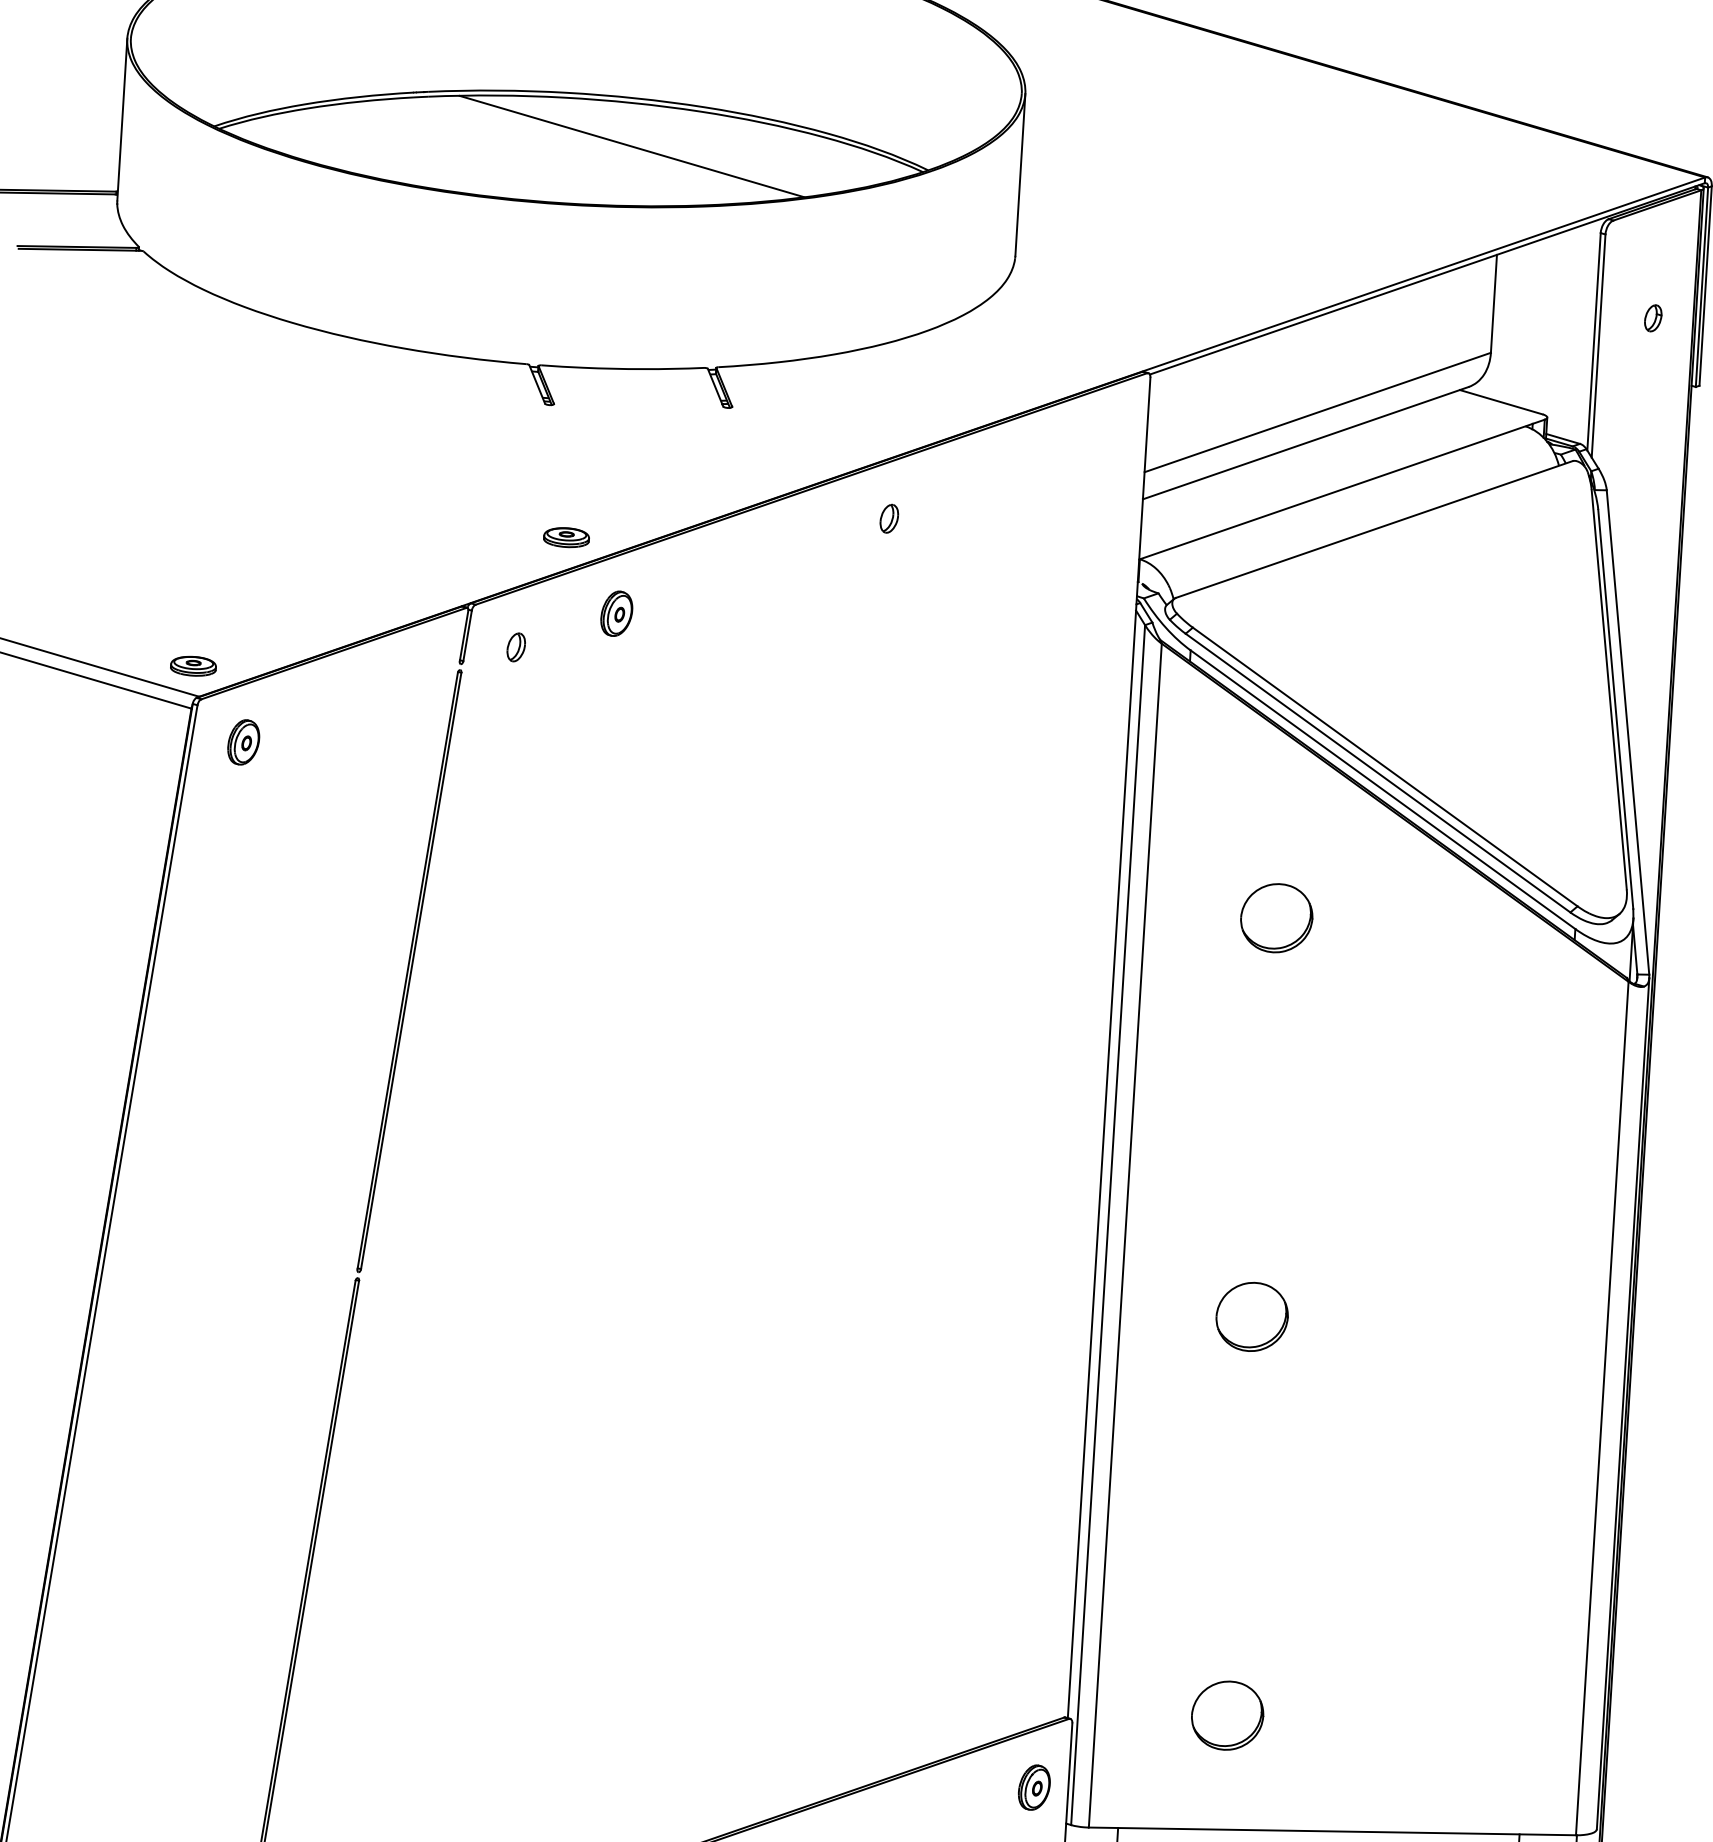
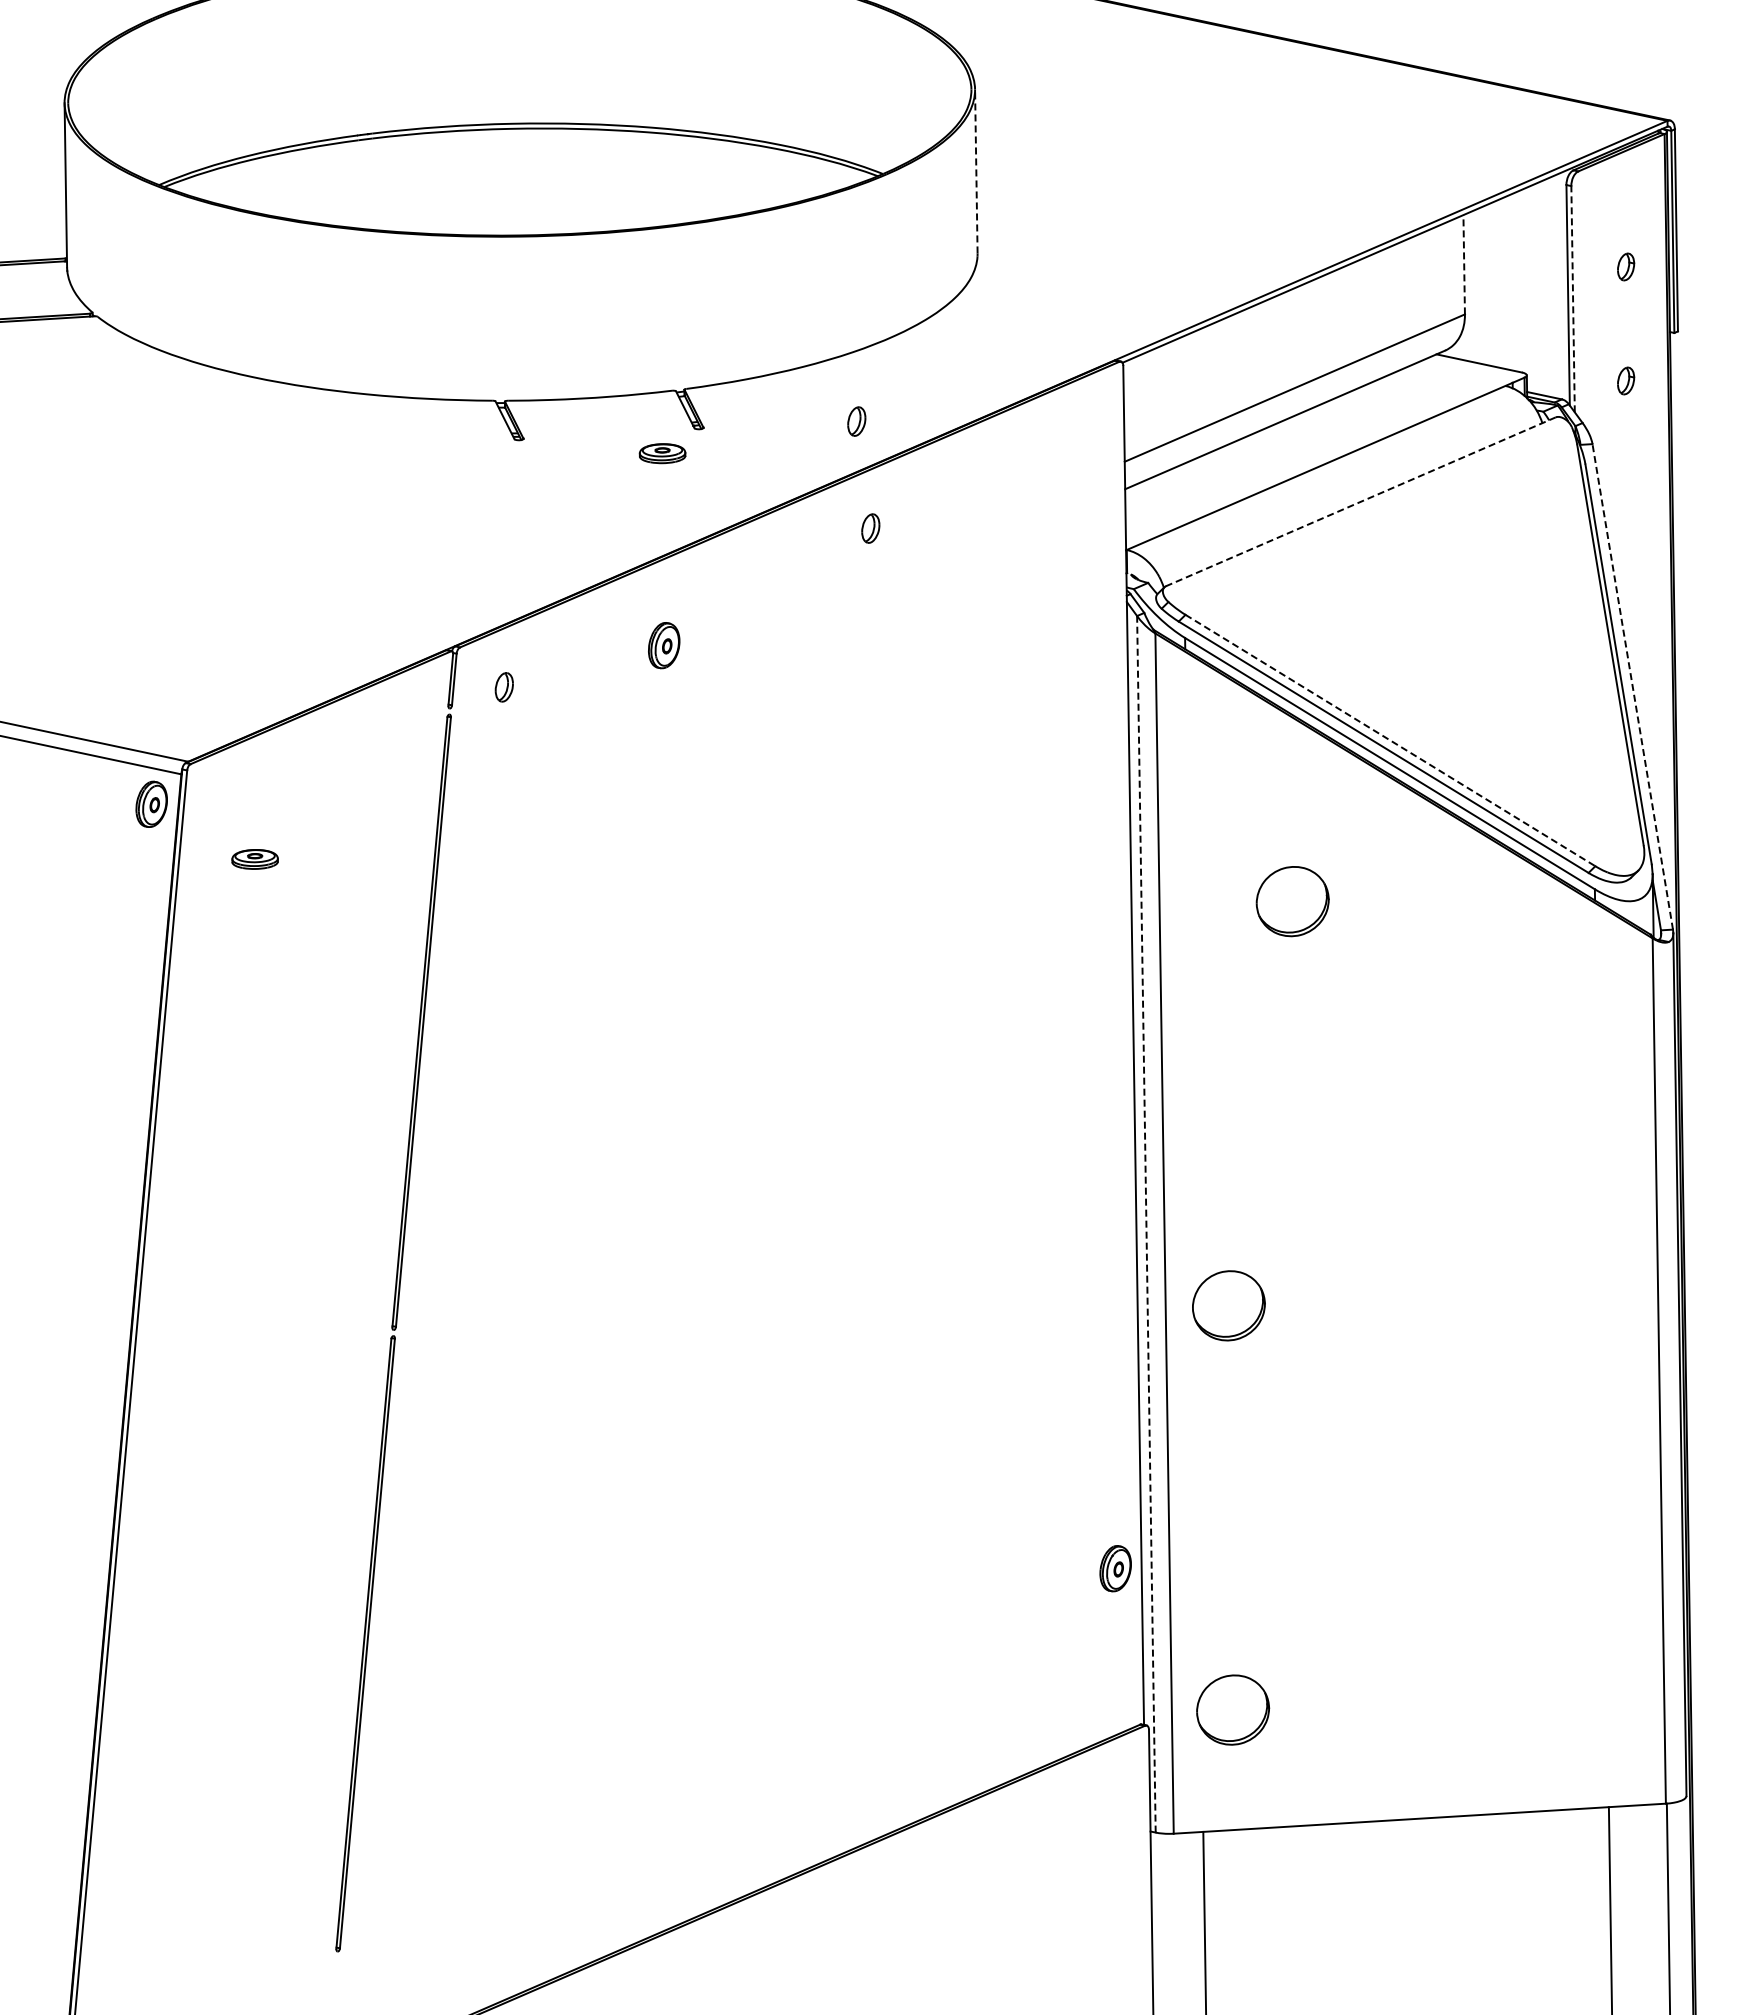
line: (632, 146) -> (582, 172), removed
line: (1020, 174) -> (976, 170), solid -> dashed
line: (1494, 303) -> (1464, 264), solid -> dashed
line: (1599, 345) -> (1573, 298), solid -> dashed
part: (883, 412) -> (856, 421), added
part: (1645, 430) -> (1626, 380), added
line: (1373, 530) -> (1360, 502), solid -> dashed
part: (566, 537) -> (662, 453), moved
part: (617, 613) -> (664, 645), moved
part: (192, 666) -> (254, 859), moved
line: (1627, 732) -> (1632, 686), solid -> dashed
part: (243, 741) -> (151, 803), moved
line: (1385, 766) -> (1390, 740), solid -> dashed
line: (1108, 1224) -> (1146, 1223), solid -> dashed
part: (1251, 1316) -> (1228, 1305), moved
part: (1228, 1715) -> (1233, 1709), moved
part: (1034, 1787) -> (1115, 1568), moved

